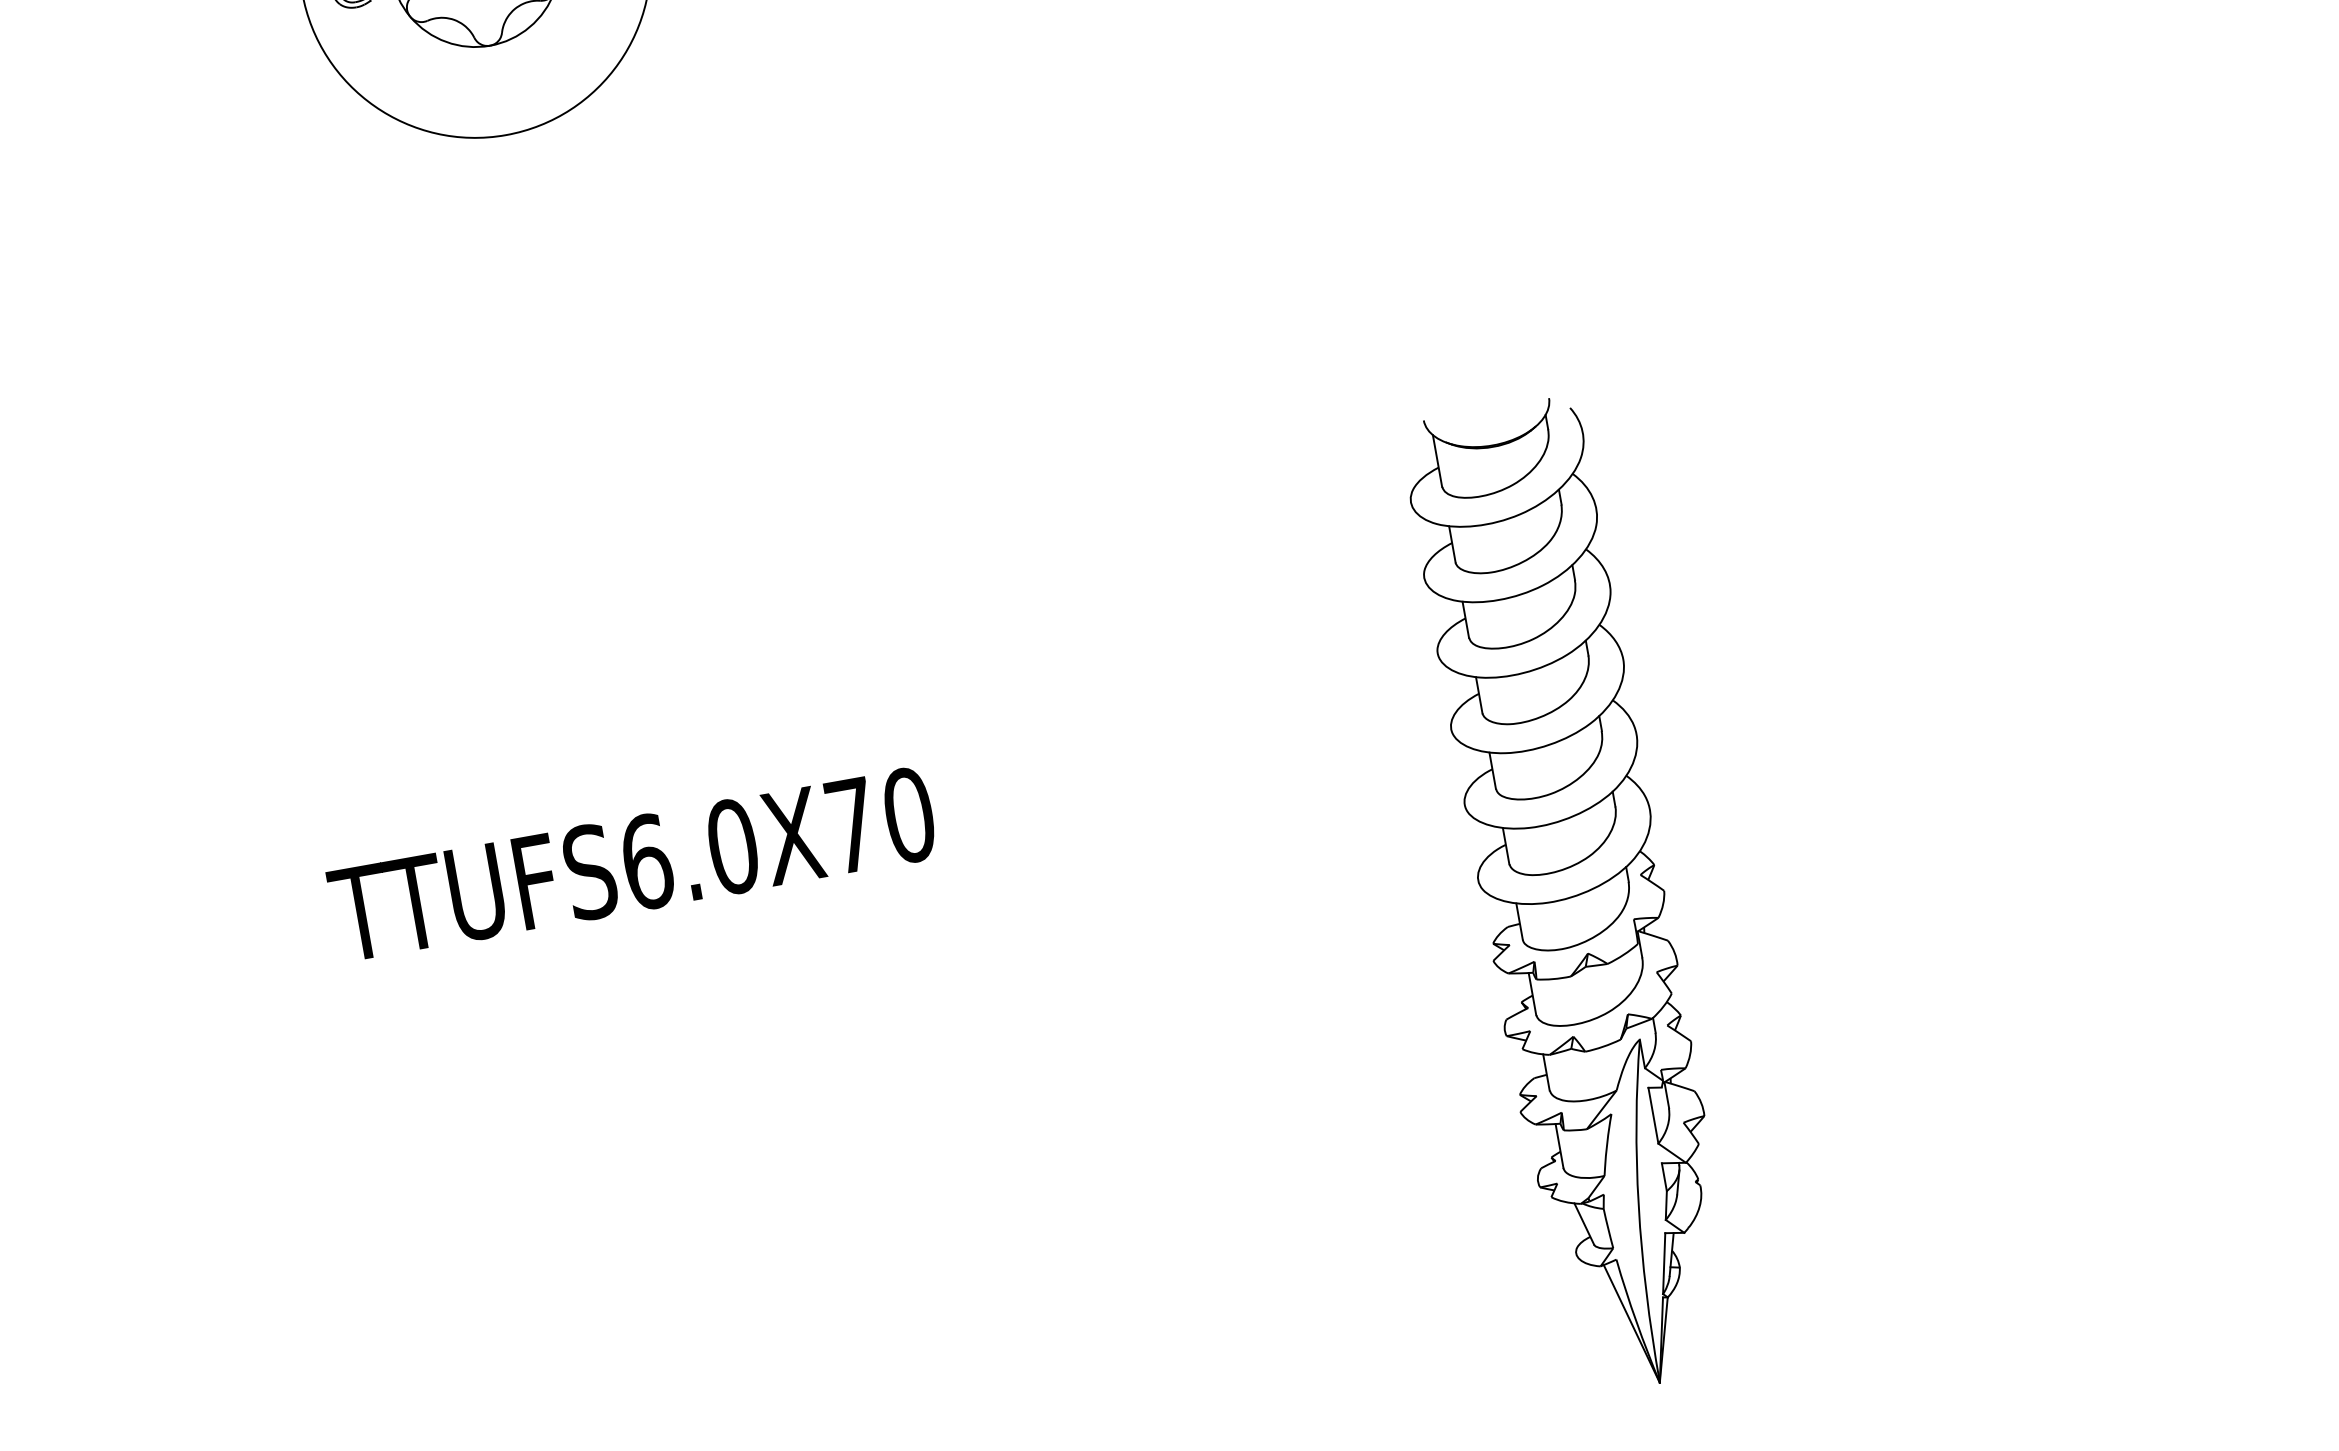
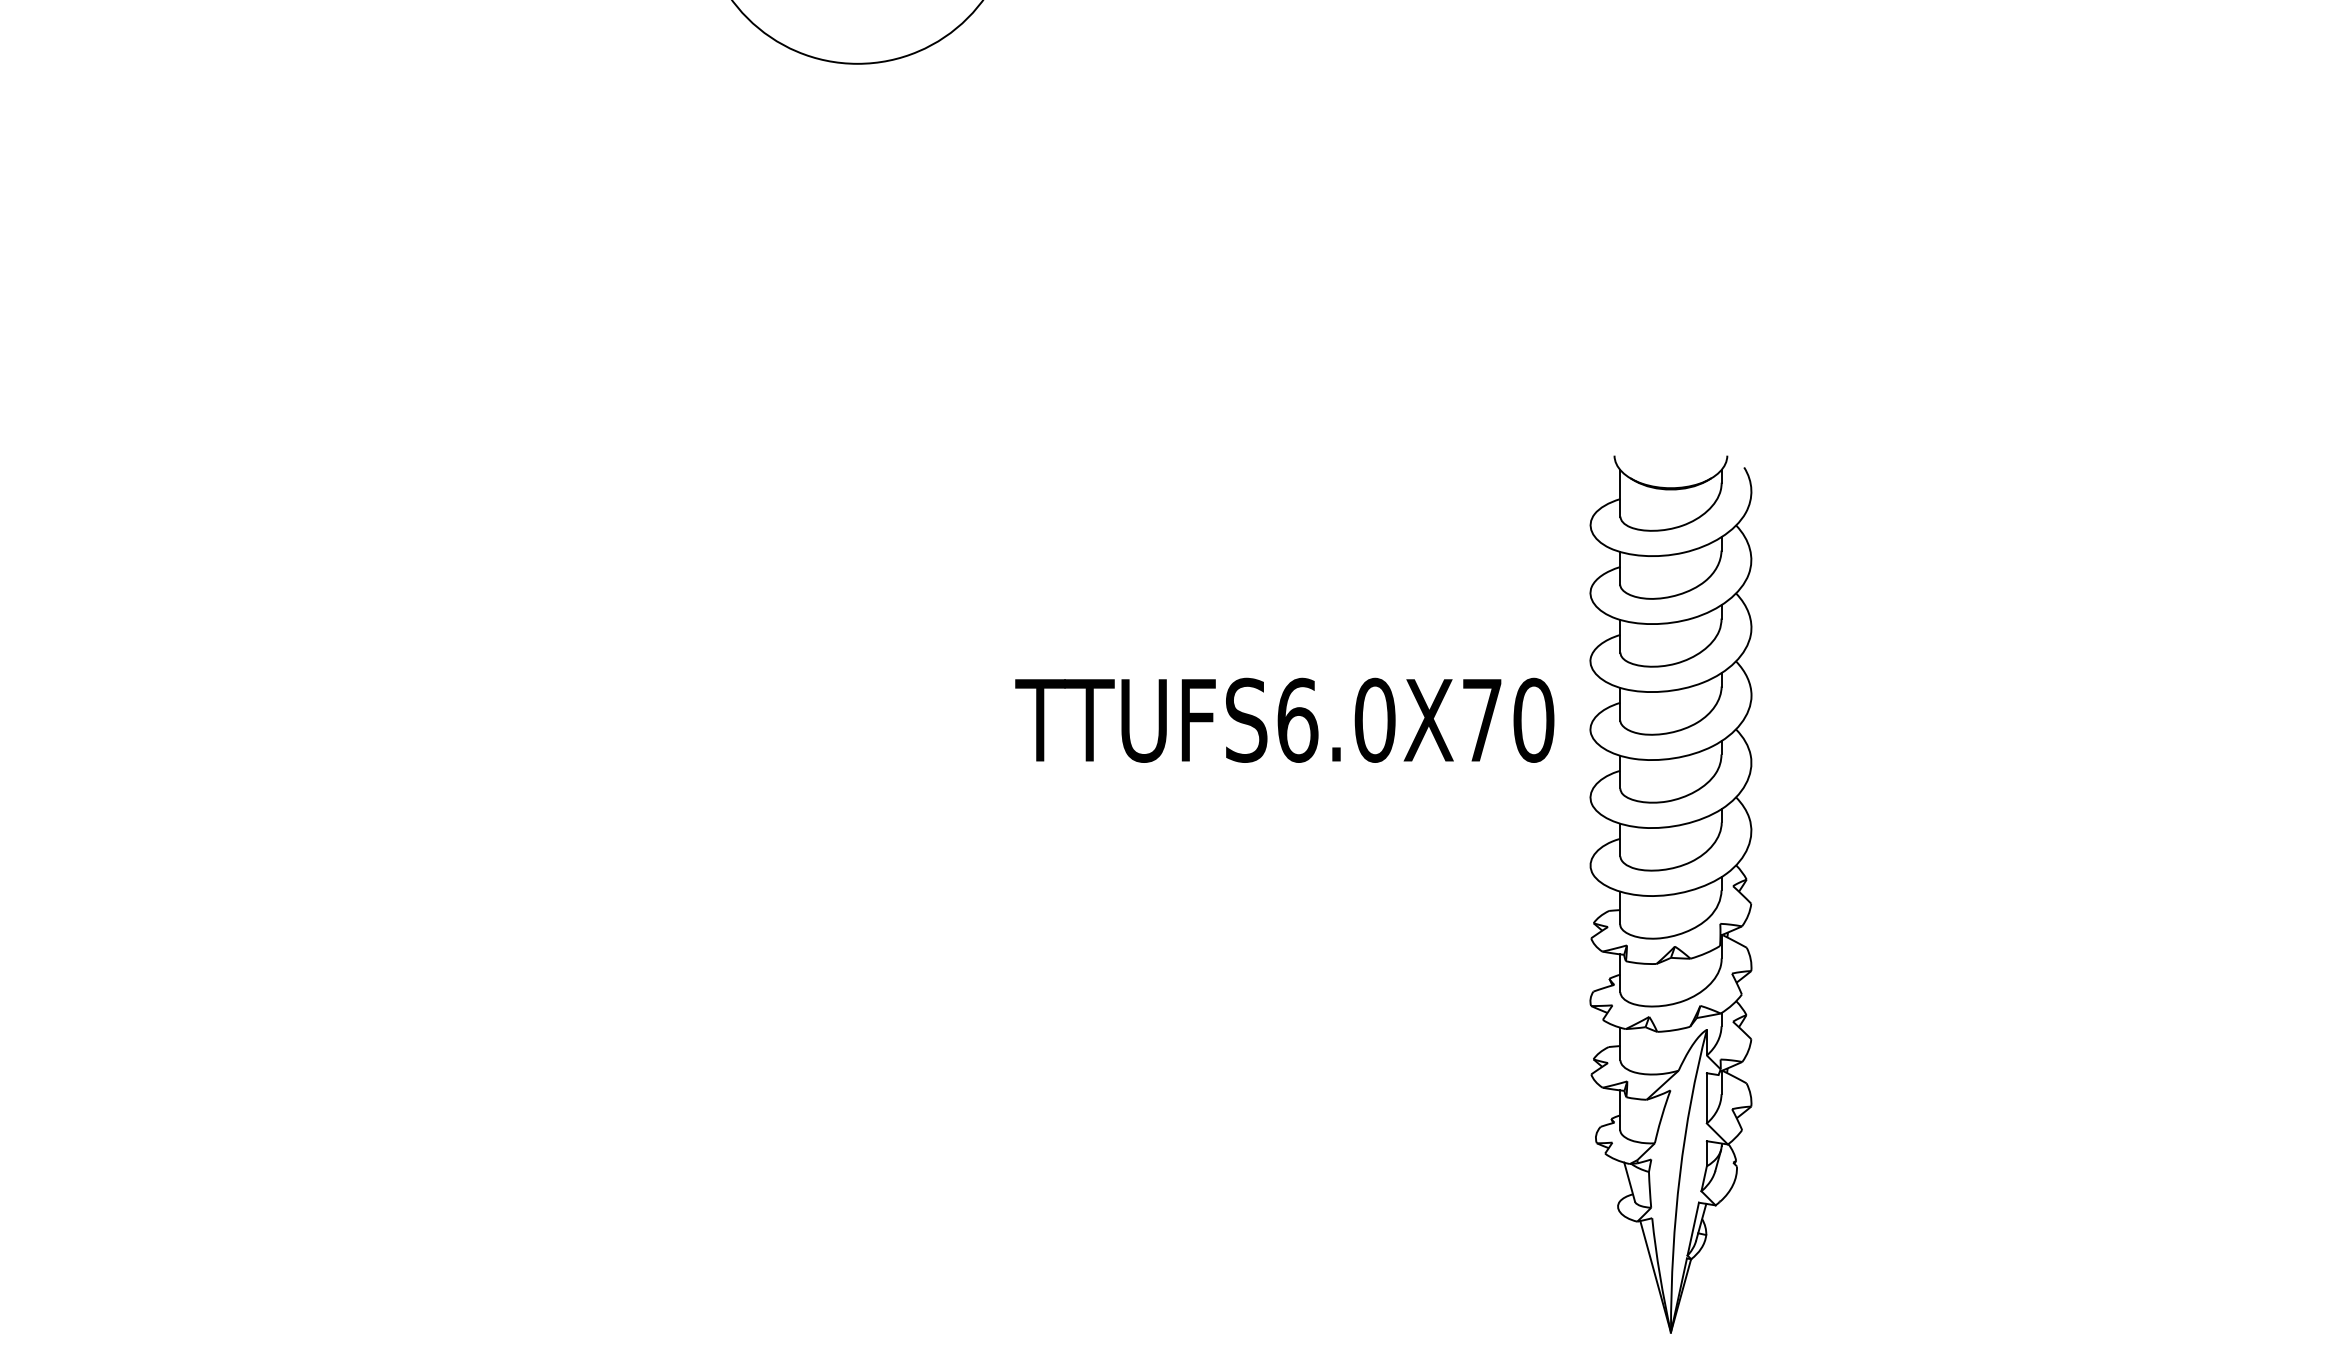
text: (632, 863) -> (1284, 719), moved

